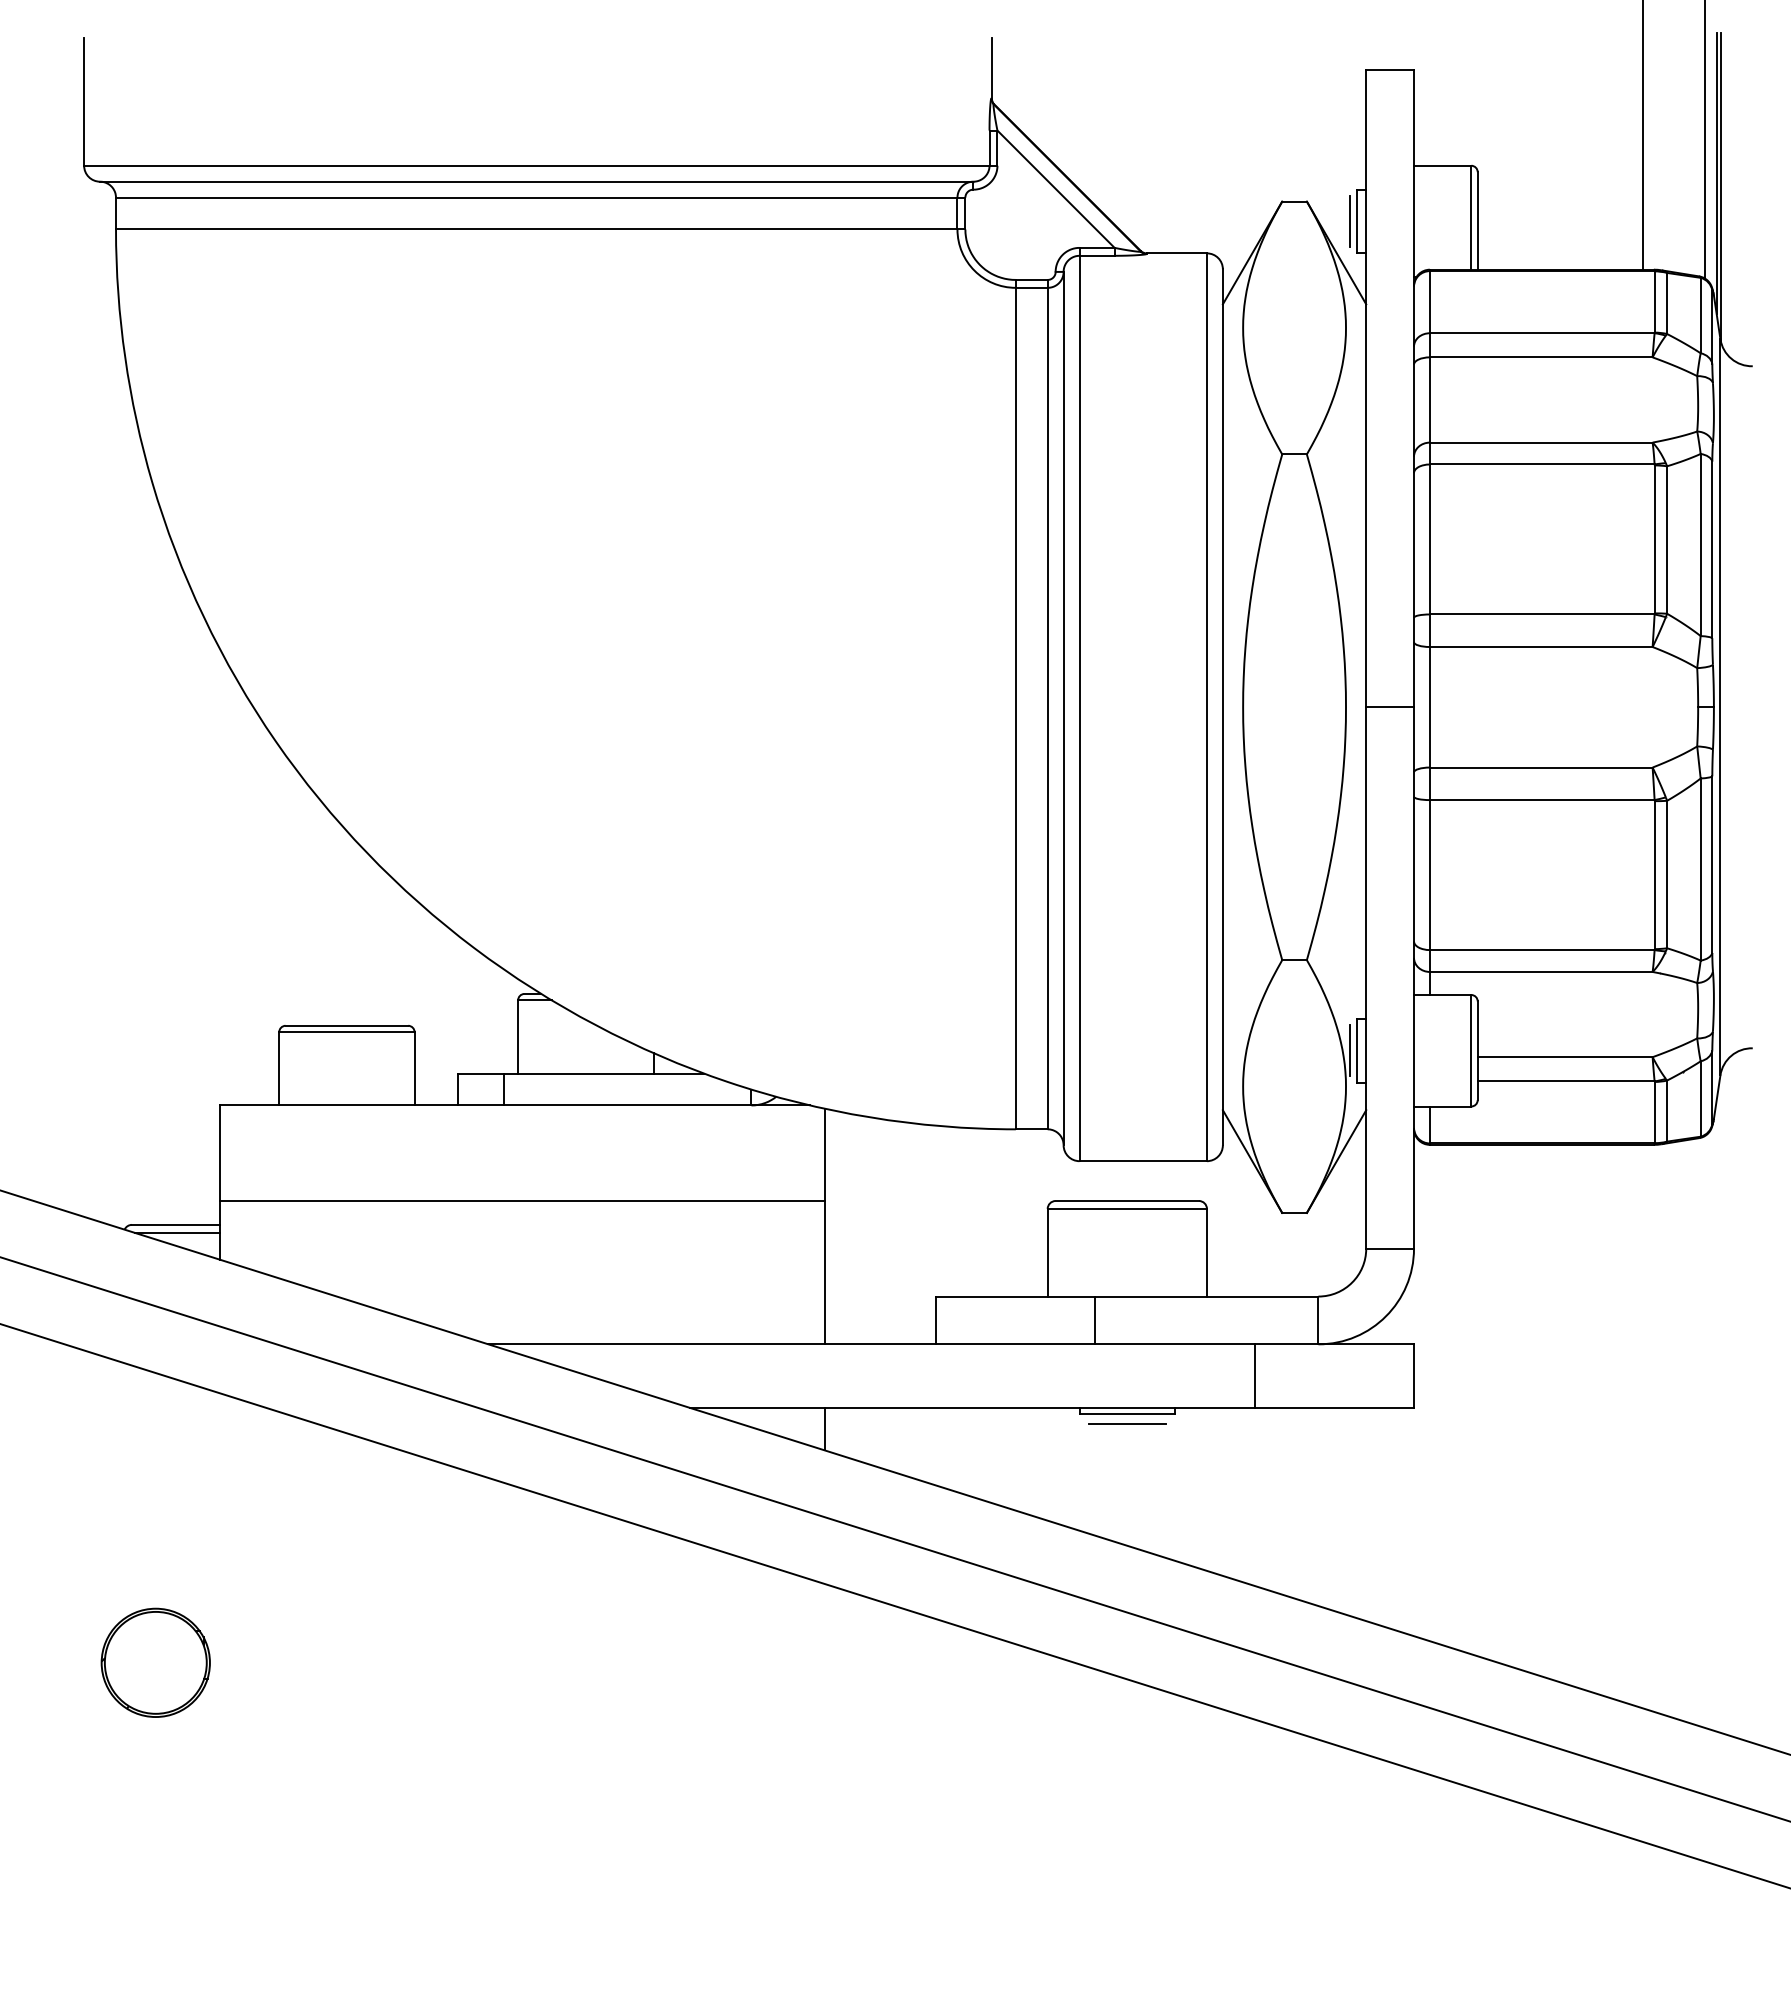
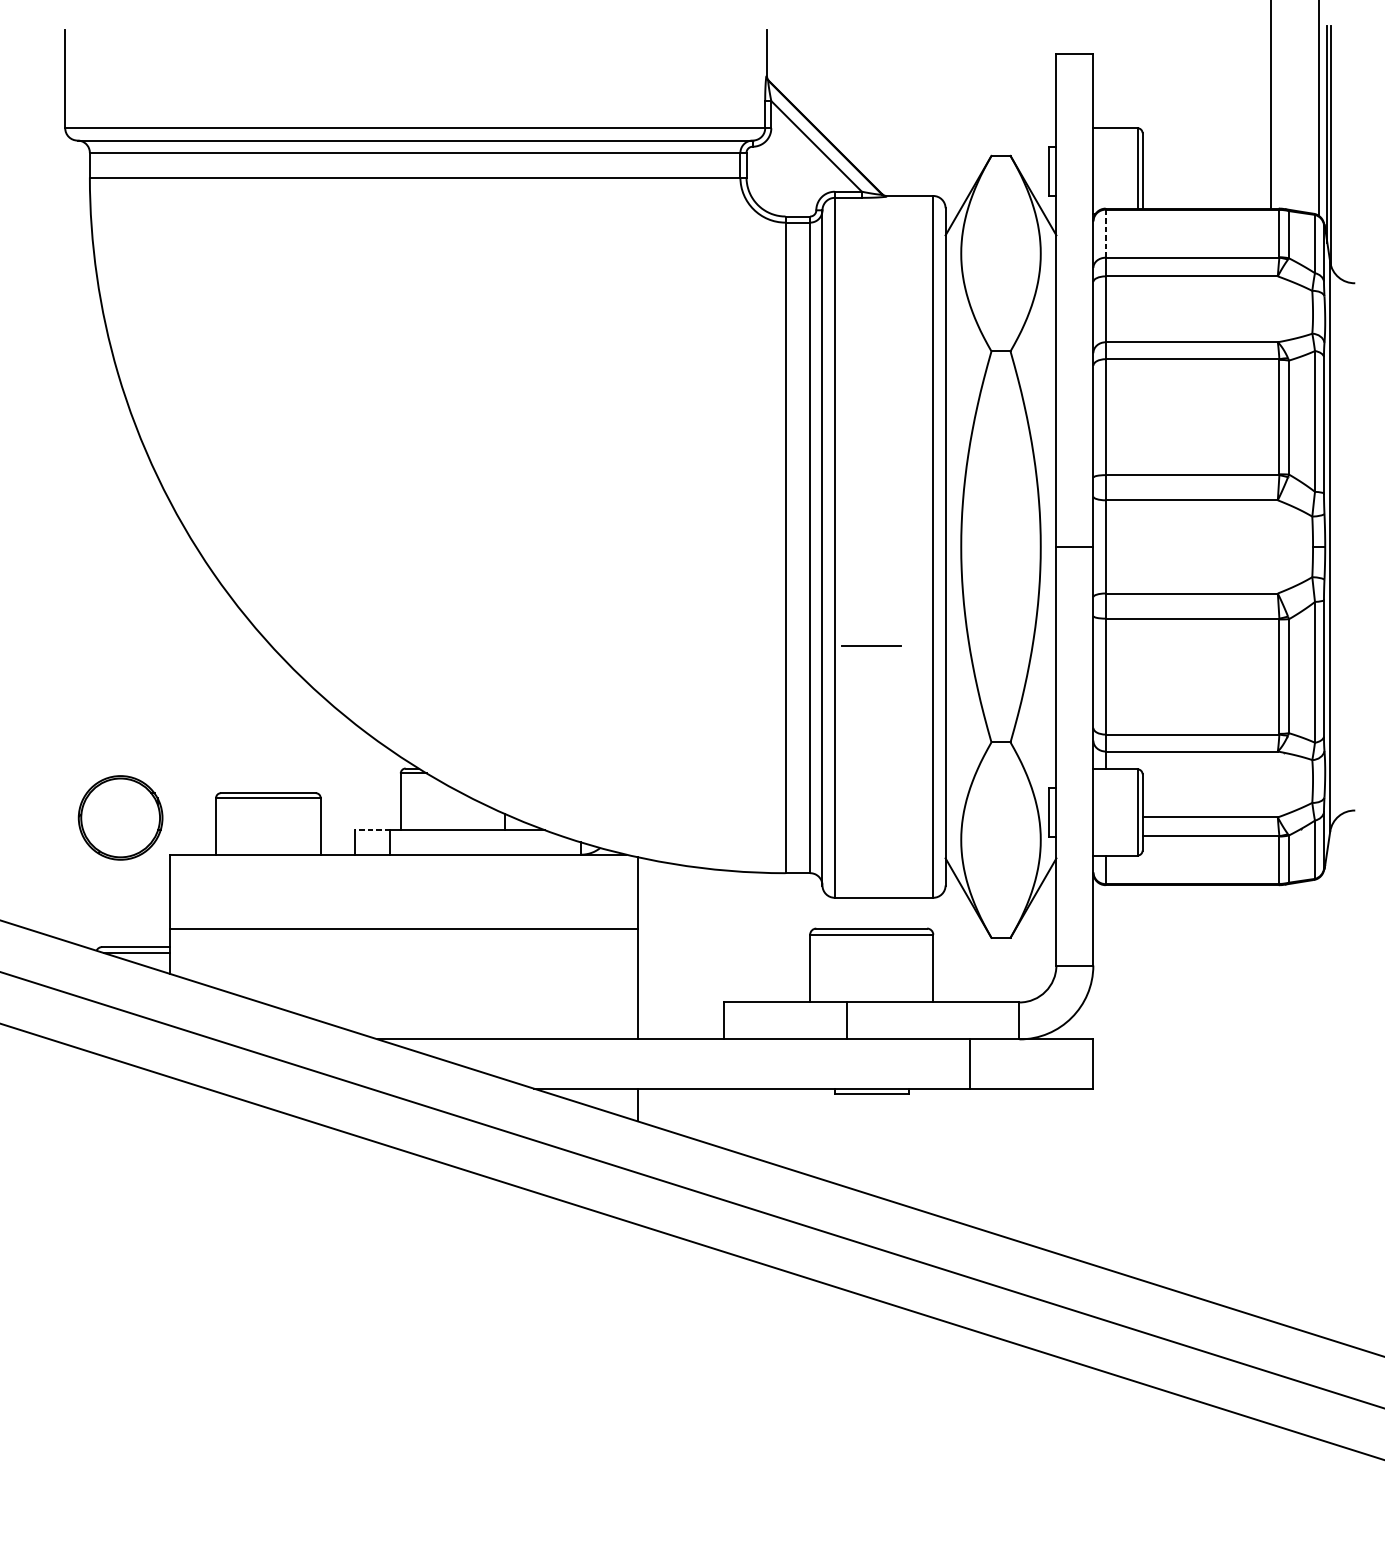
line: (1350, 221) -> (1044, 171), removed
line: (1429, 301) -> (1105, 233), solid -> dashed
line: (1350, 1050) -> (1044, 812), removed
line: (481, 1073) -> (372, 830), solid -> dashed
line: (1127, 1423) -> (871, 646), moved
part: (155, 1662) -> (120, 817), moved

